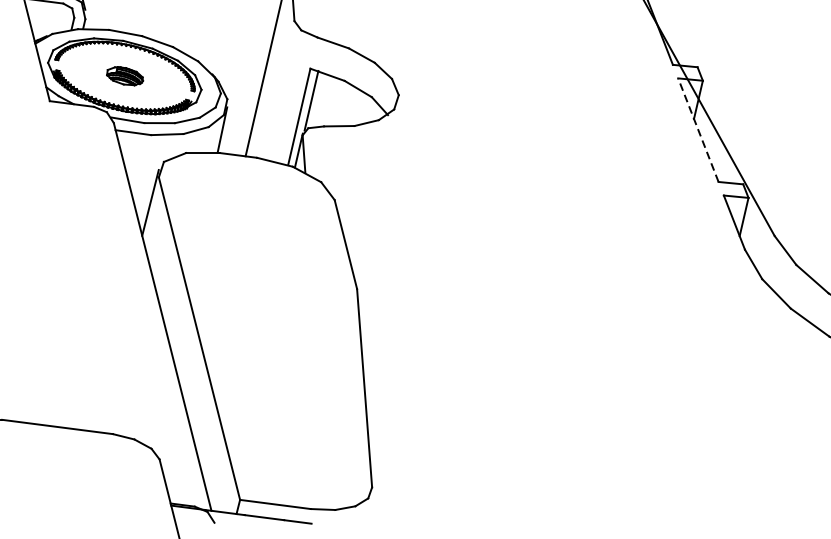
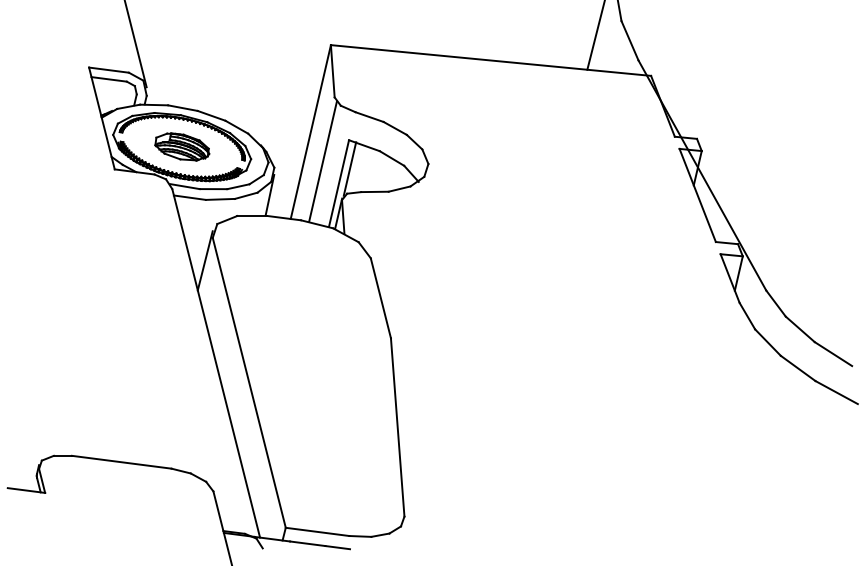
part: (125, 75) -> (182, 146), size x1.67
line: (280, 92) -> (322, 161), added
line: (698, 130) -> (697, 195), dashed -> solid

